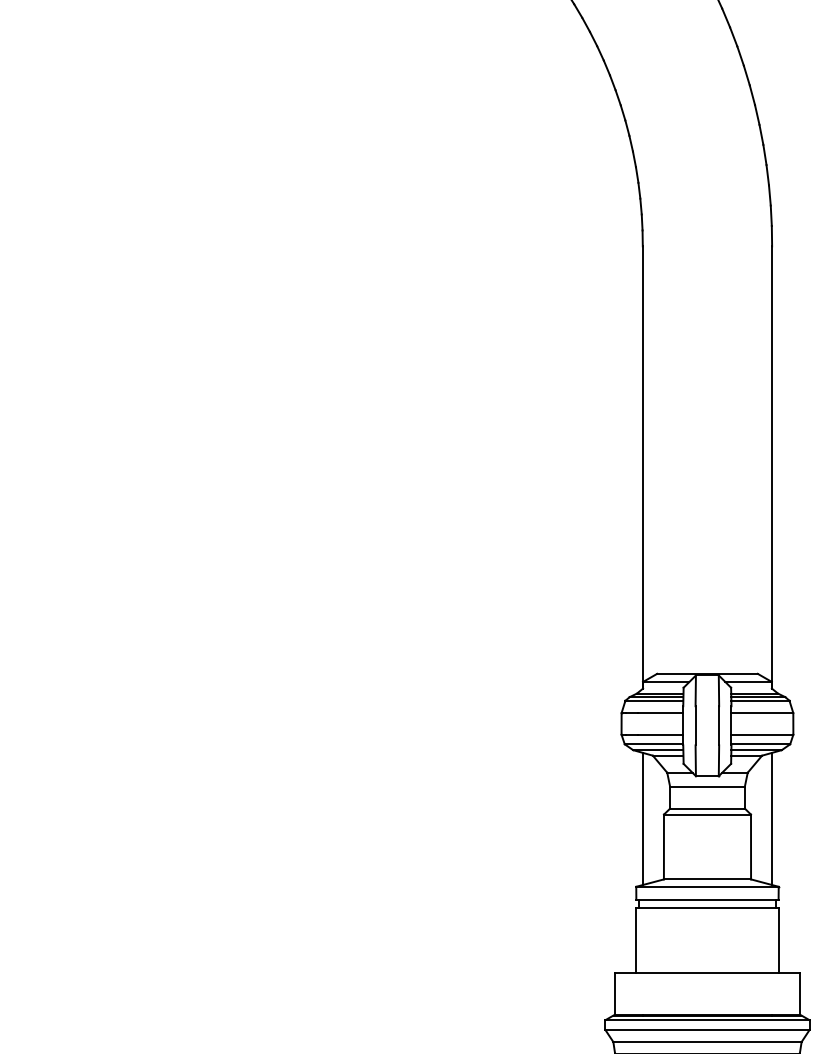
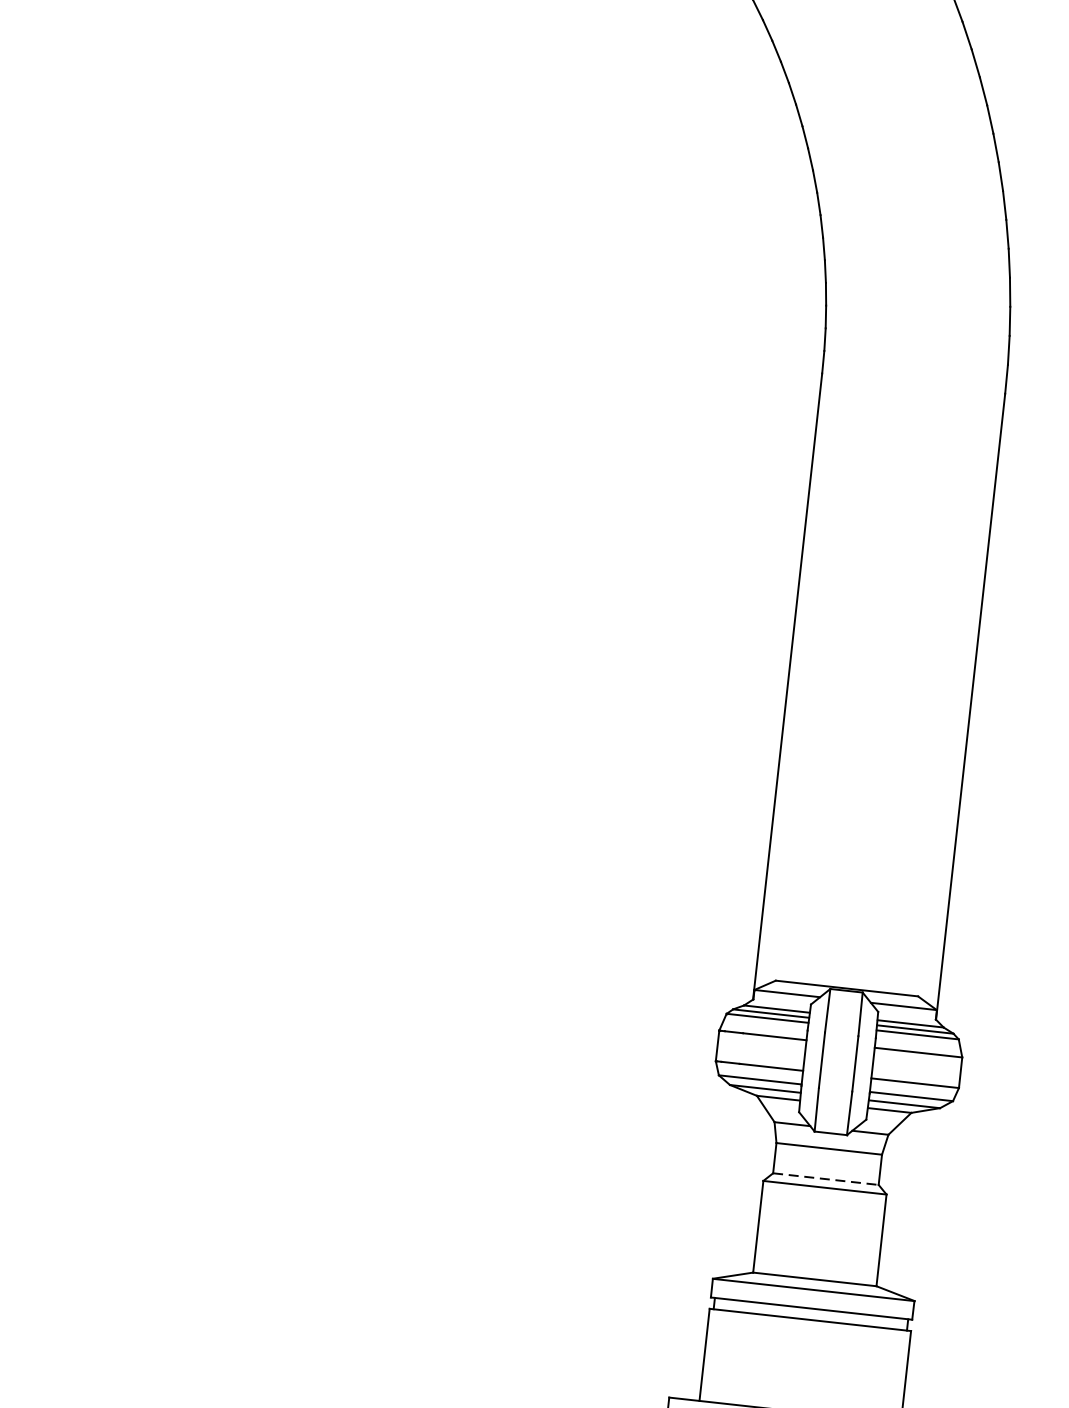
line: (707, 808) -> (825, 1179), solid -> dashed
line: (642, 818) -> (732, 1183), removed
line: (772, 818) -> (916, 1203), removed

